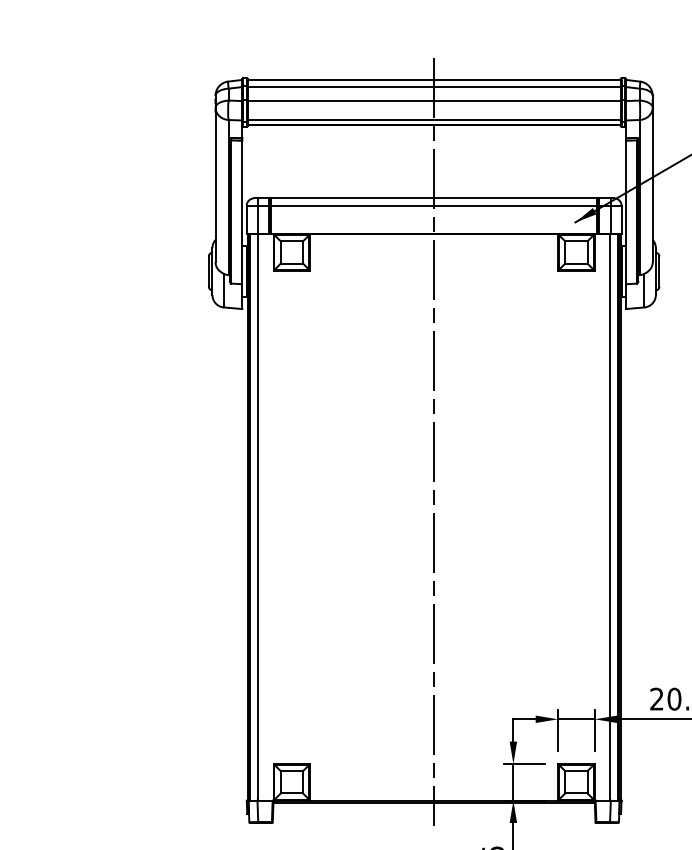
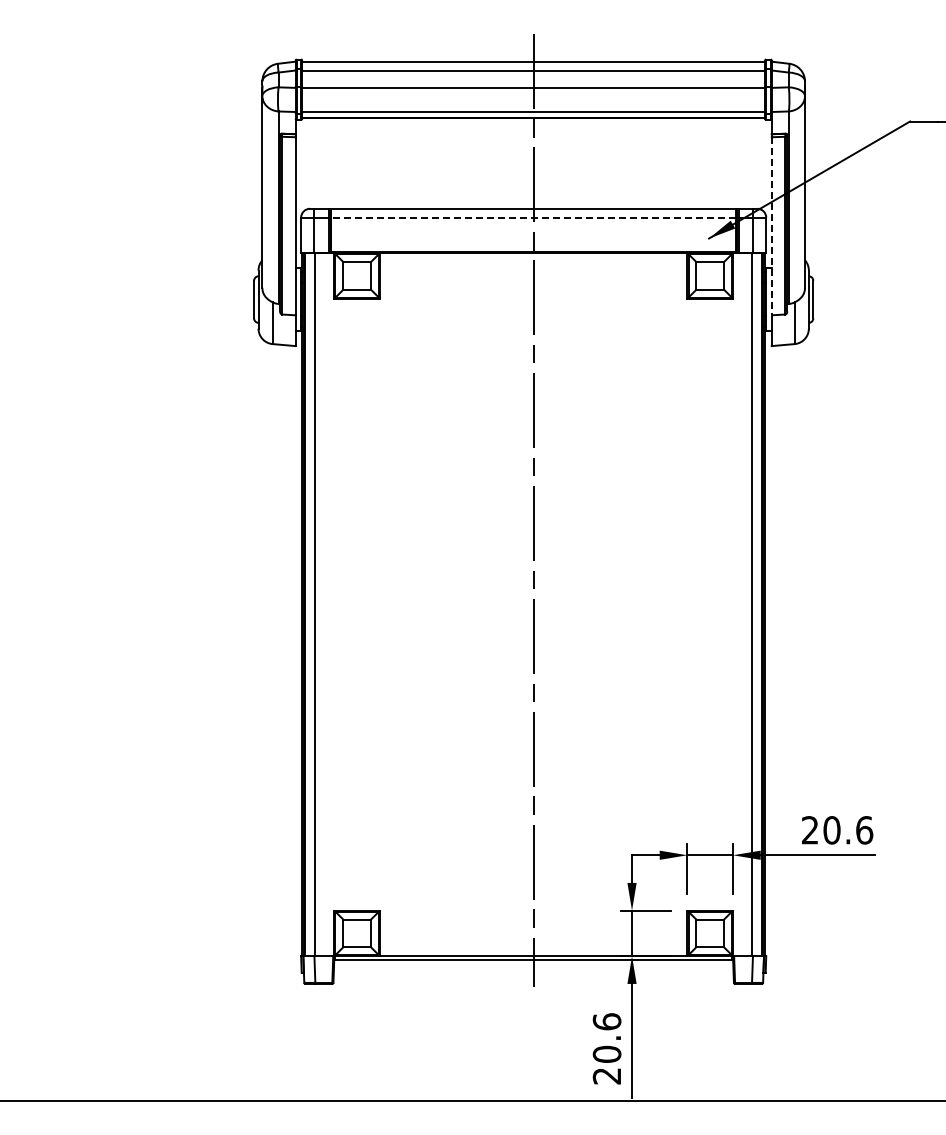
line: (433, 205) -> (533, 217), solid -> dashed
line: (625, 212) -> (771, 226), solid -> dashed

